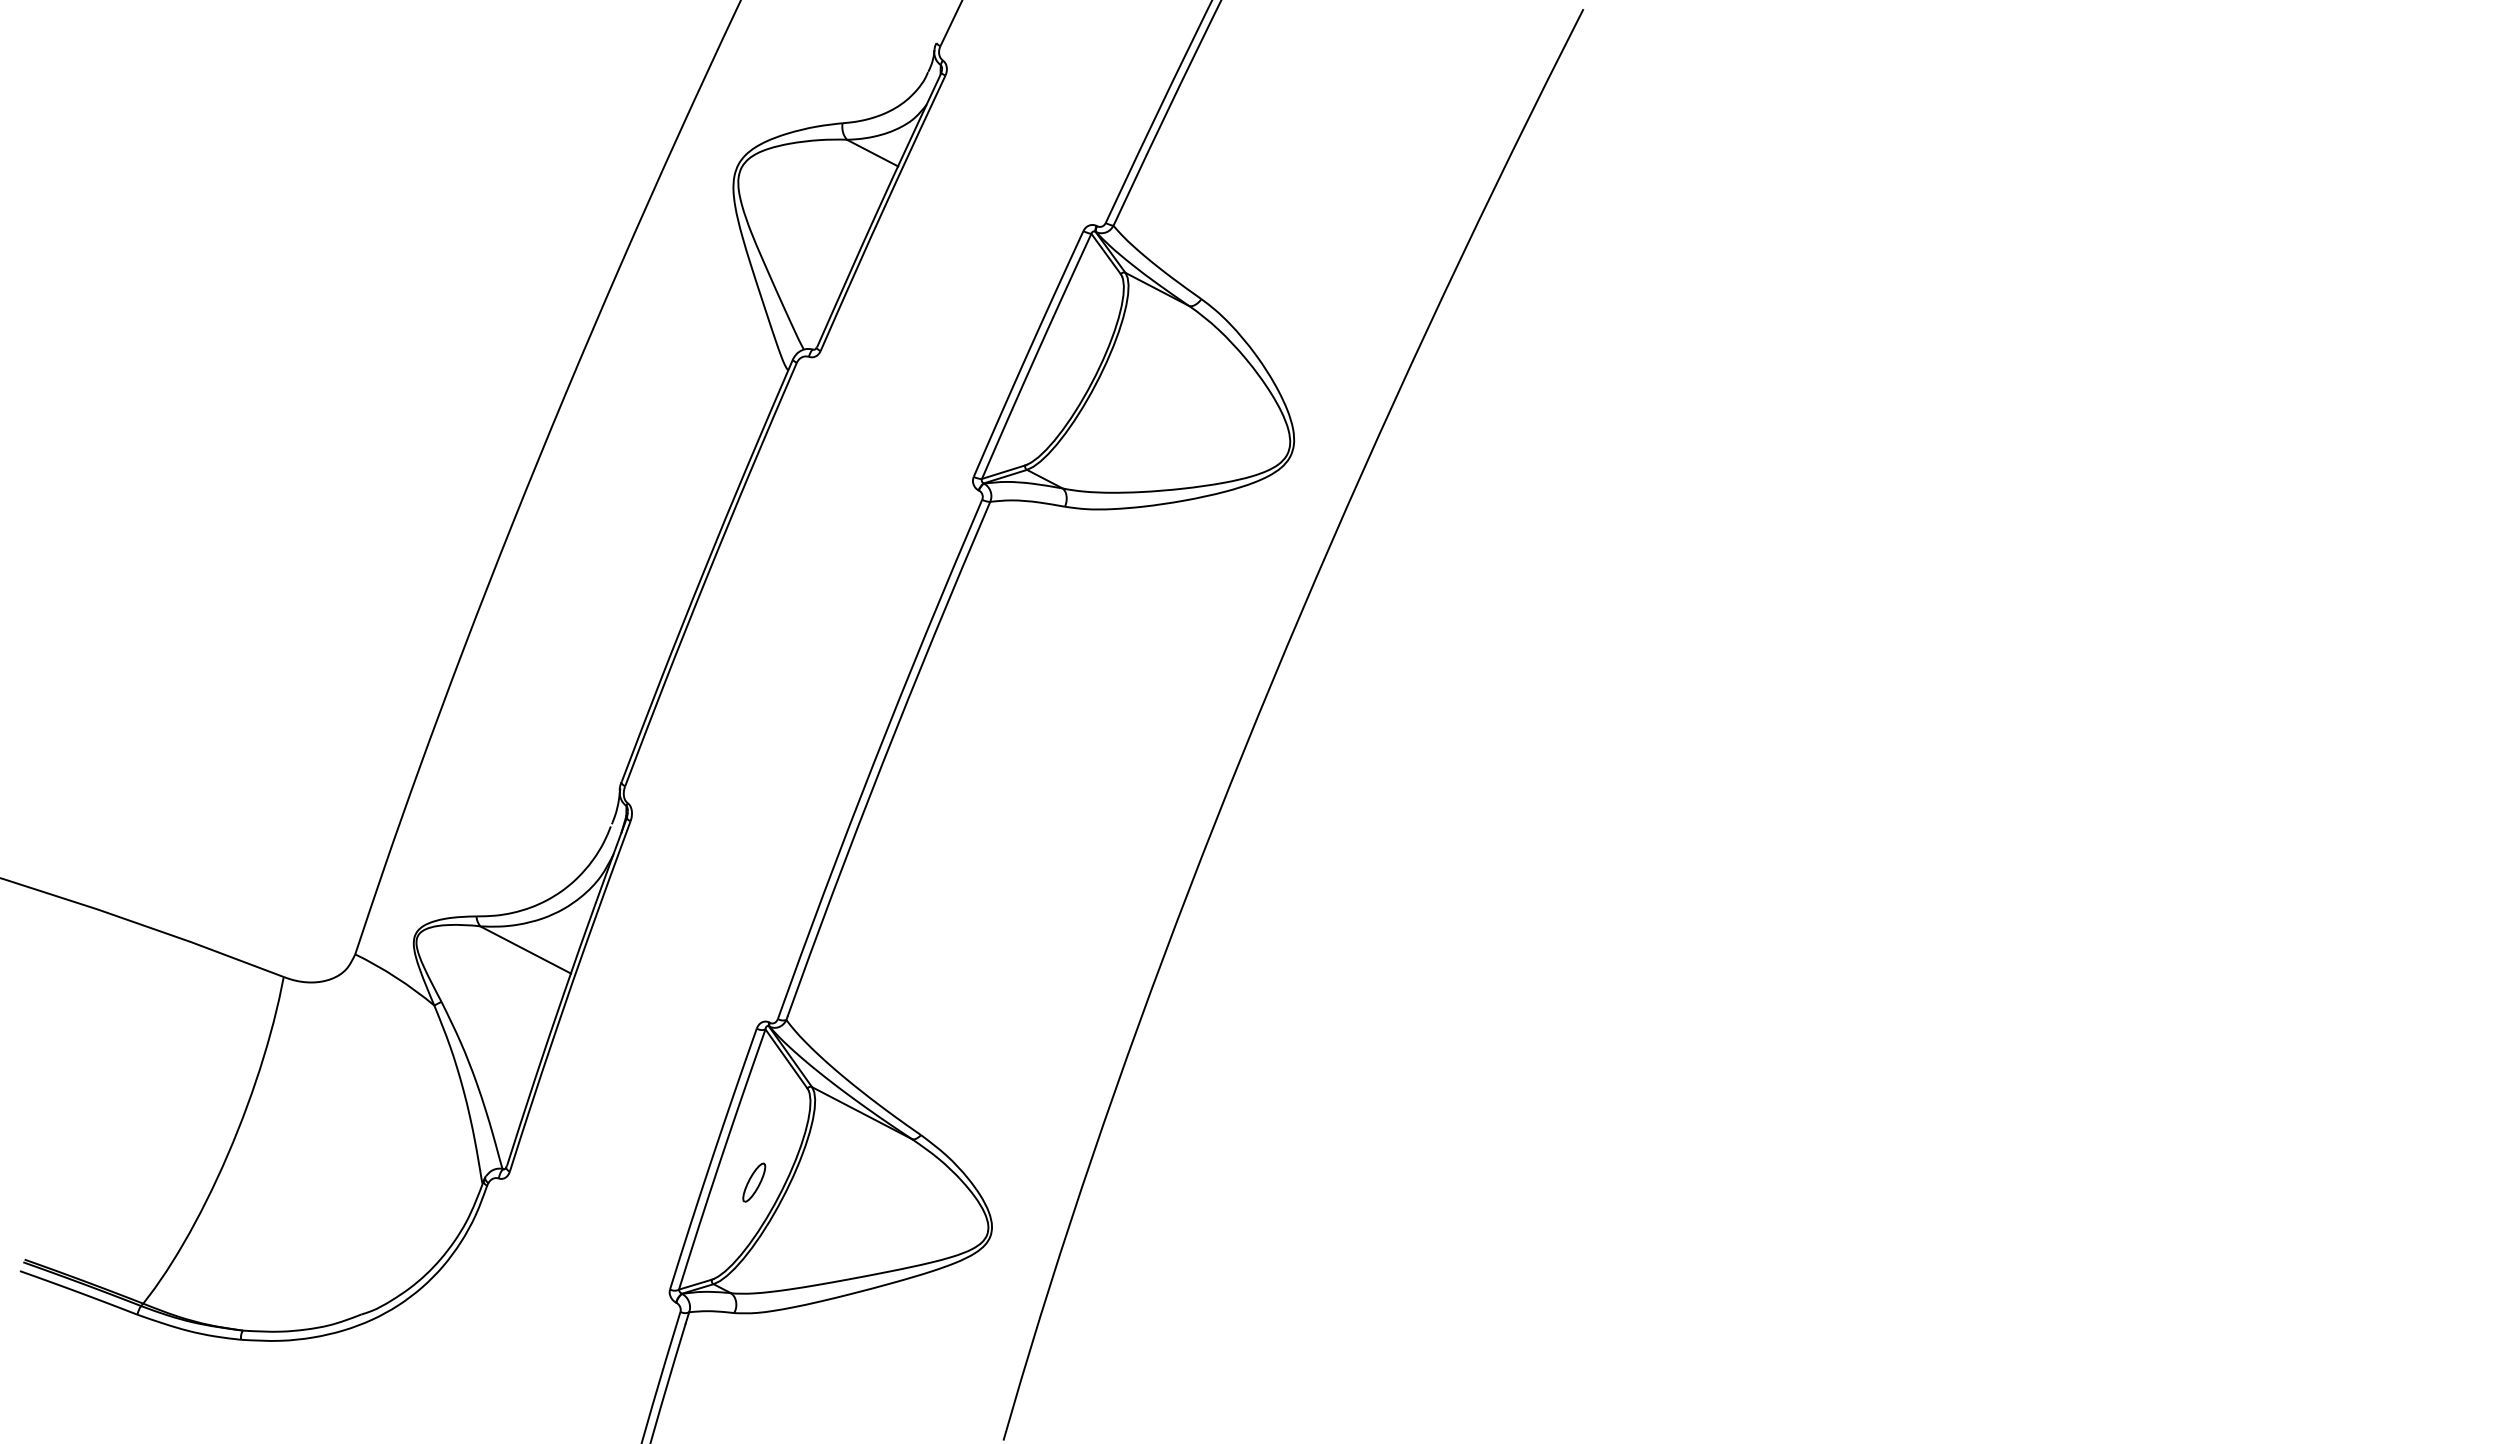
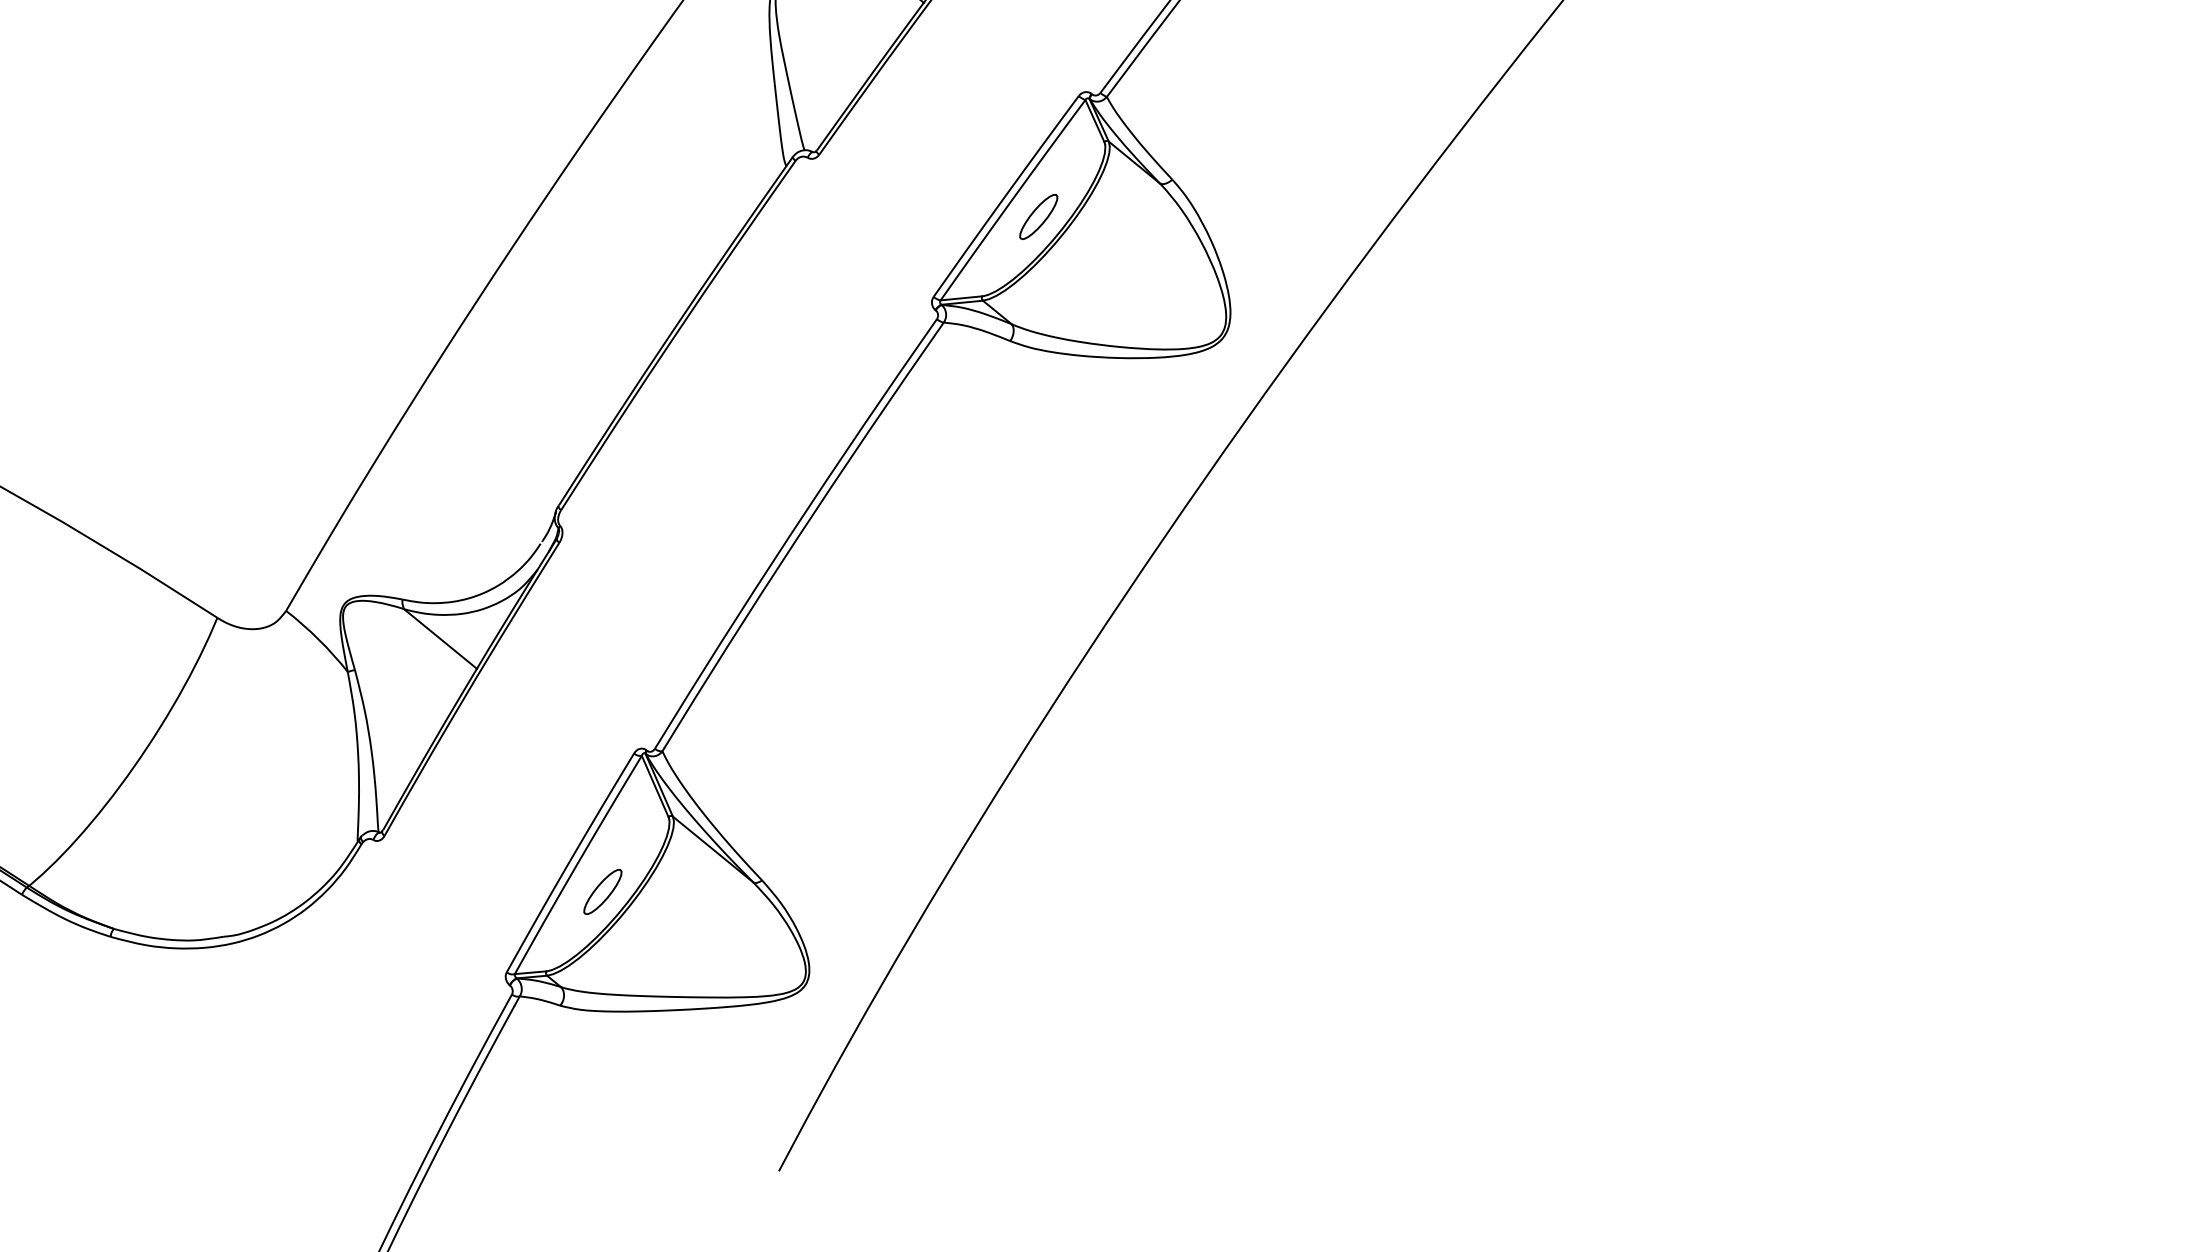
part: (1067, 368) -> (1038, 216), added
part: (753, 1182) -> (602, 891), size x1.43

